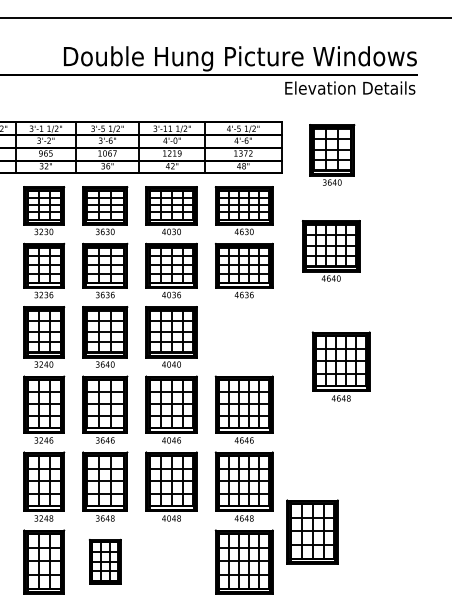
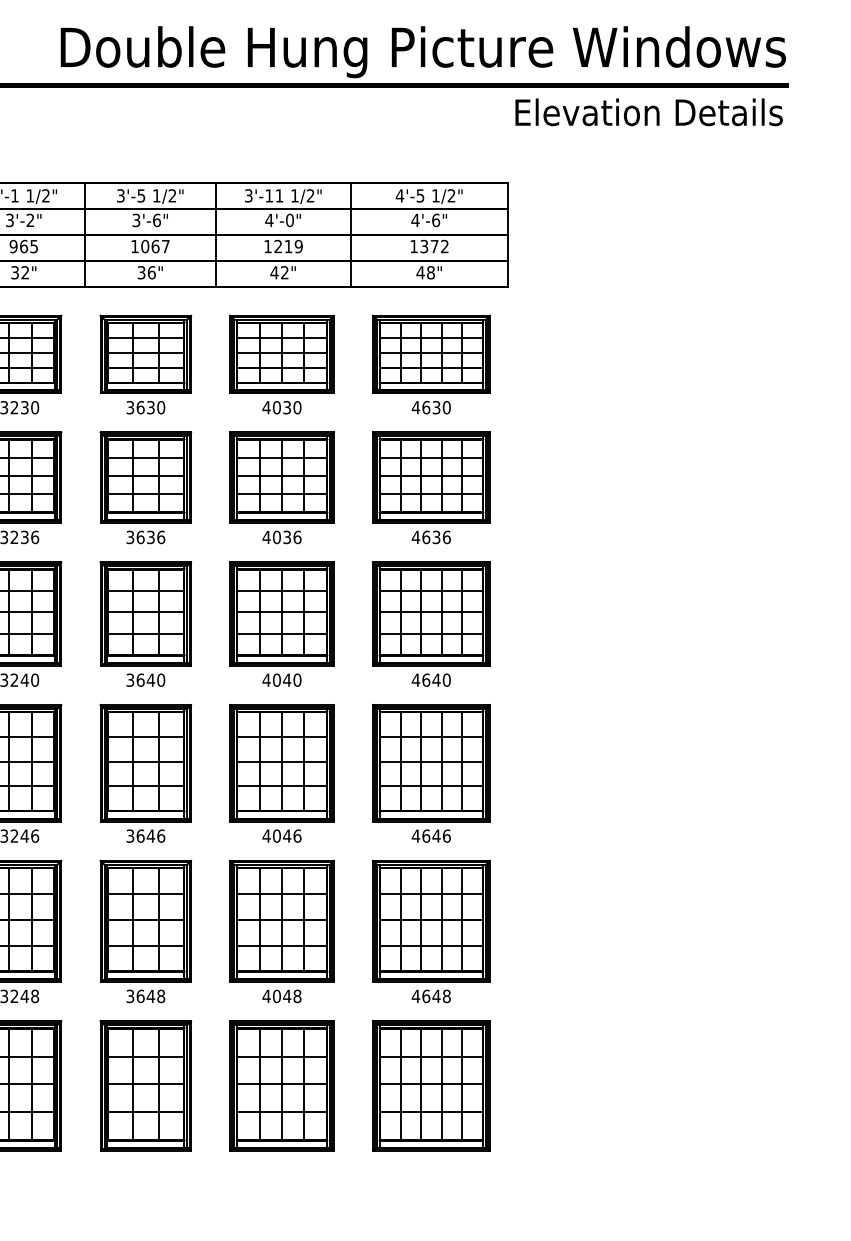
part: (332, 154) -> (612, 248), removed
part: (330, 250) -> (429, 622), moved
part: (340, 366) -> (629, 684), removed
part: (312, 531) -> (281, 1084), moved
part: (105, 561) -> (146, 1084), size x1.43

